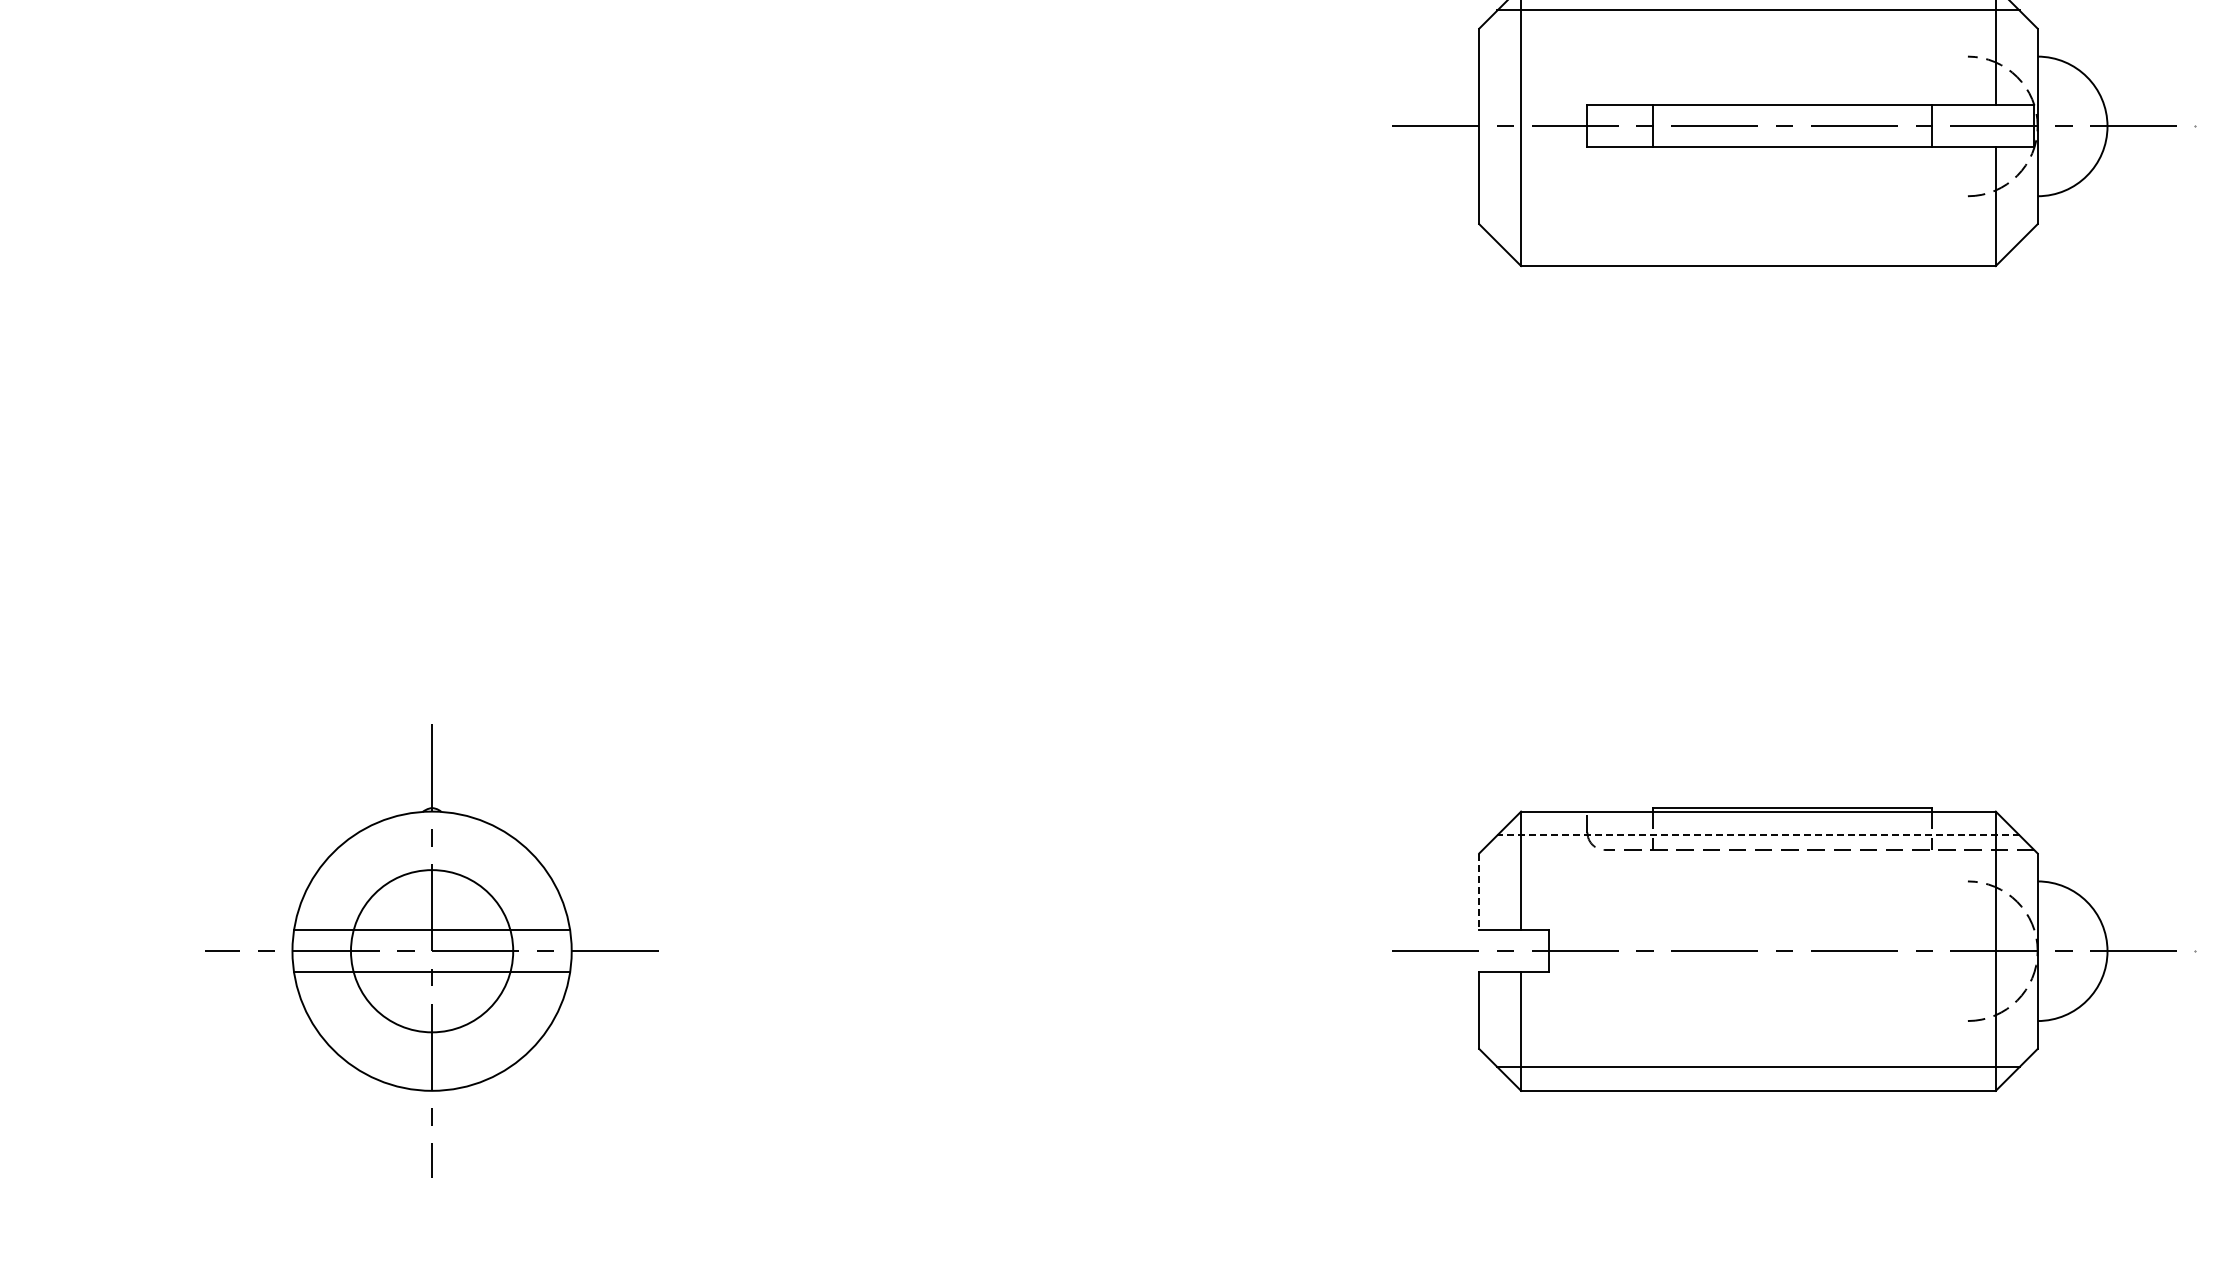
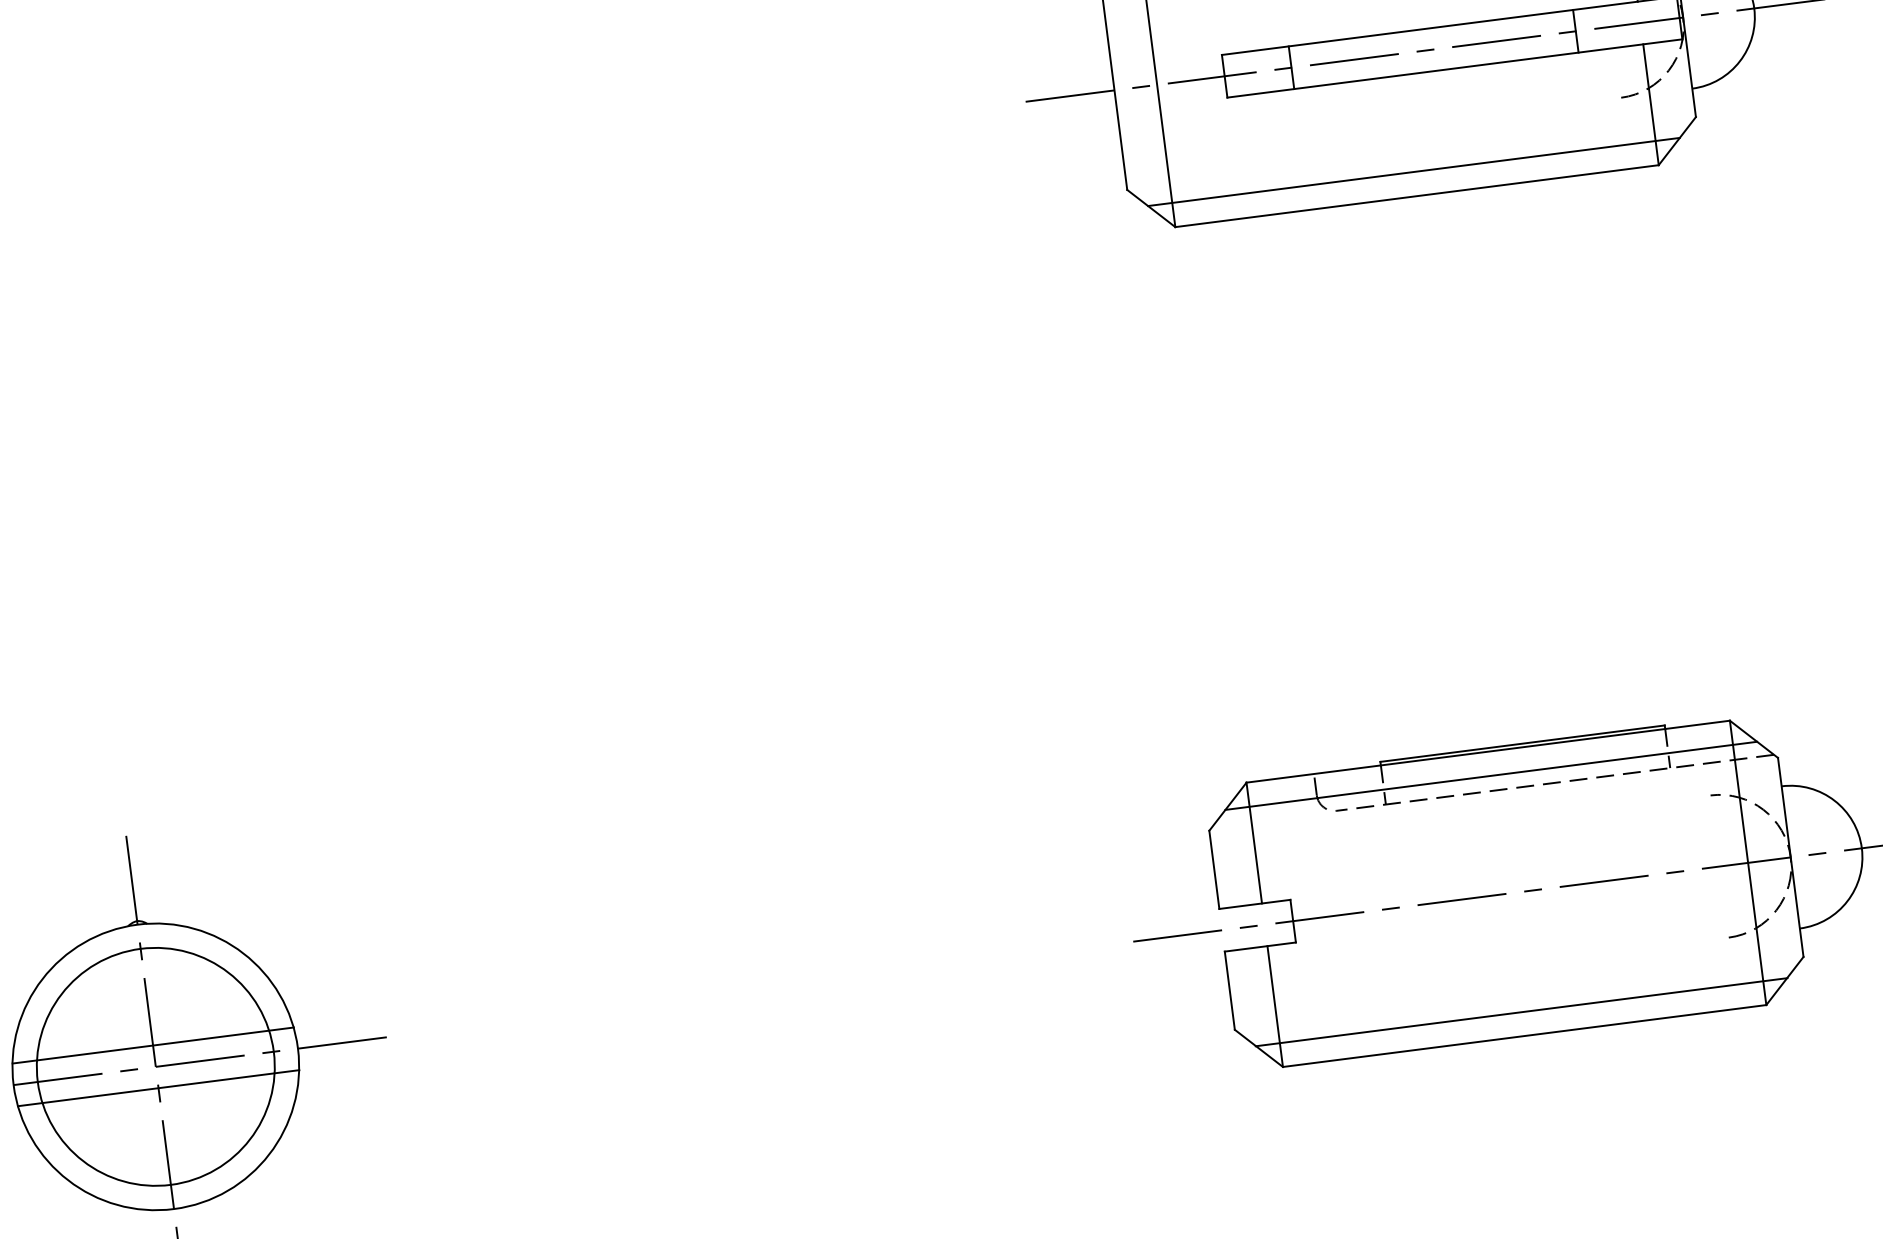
line: (1758, 242) -> (1414, 172), added
line: (1757, 835) -> (1490, 776), dashed -> solid
line: (1479, 892) -> (1214, 870), dashed -> solid
circle: (431, 951) -> (155, 1067), size x1.43

